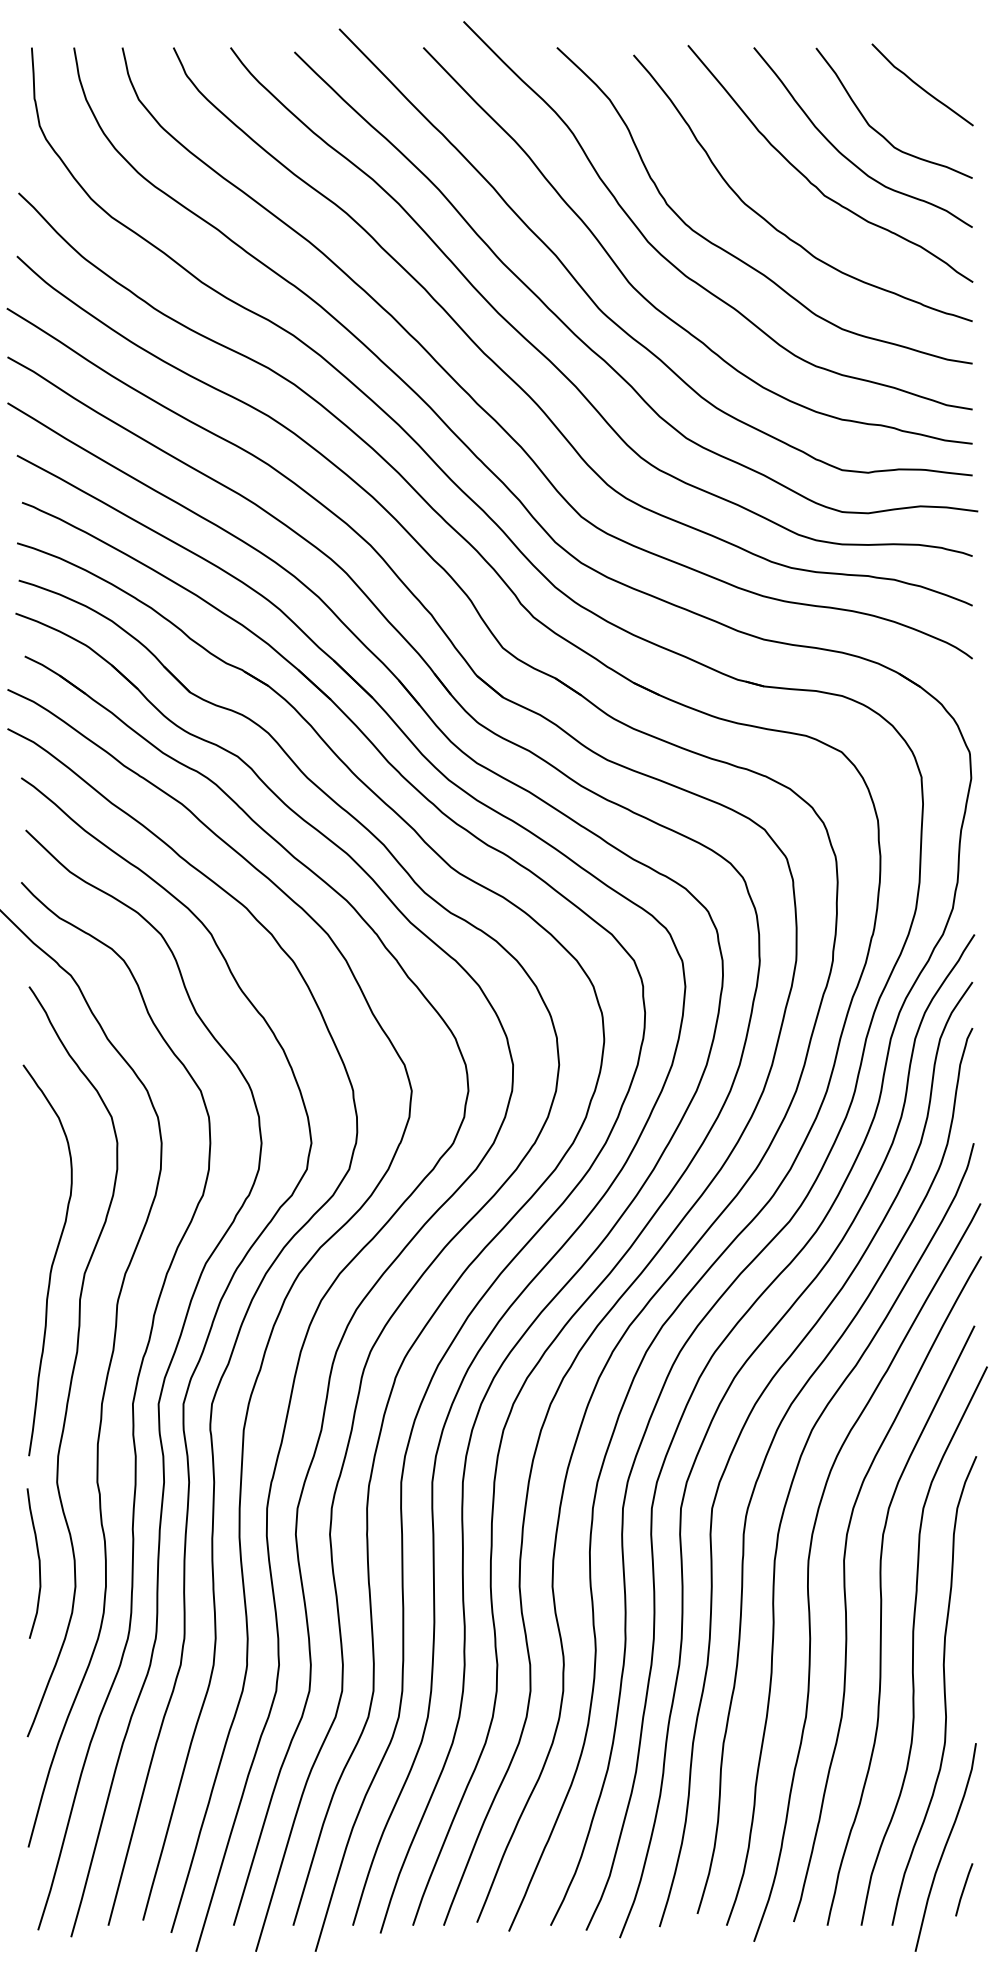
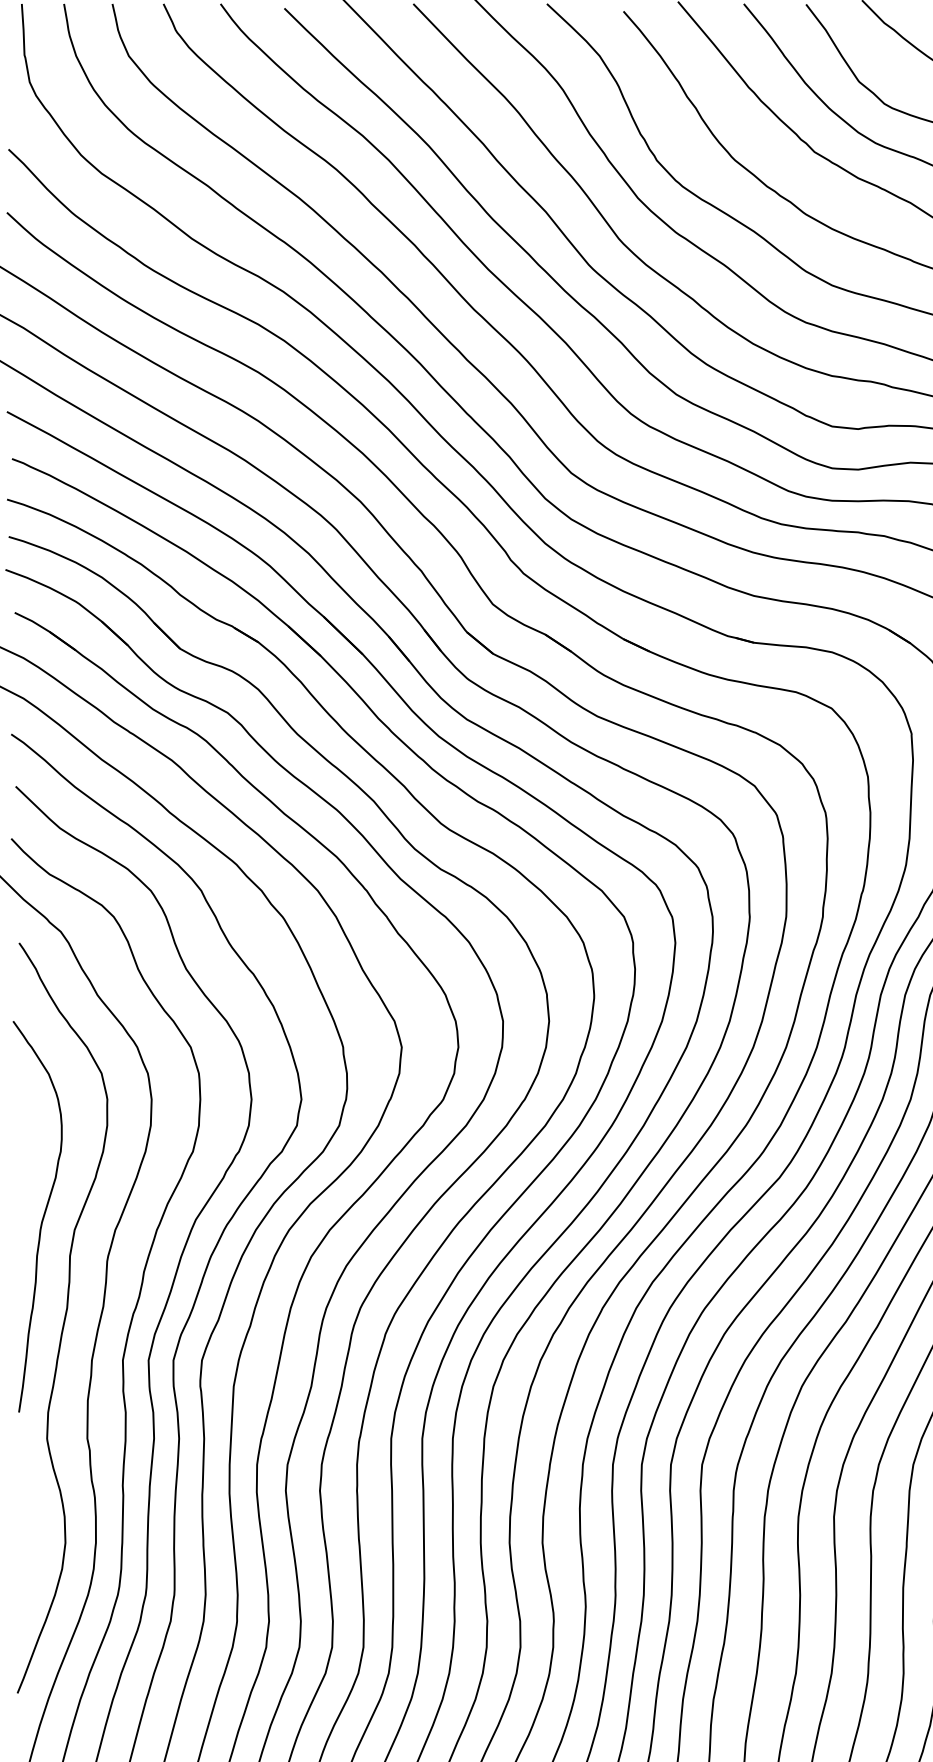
curve: (38, 1563) -> (28, 1519), removed

